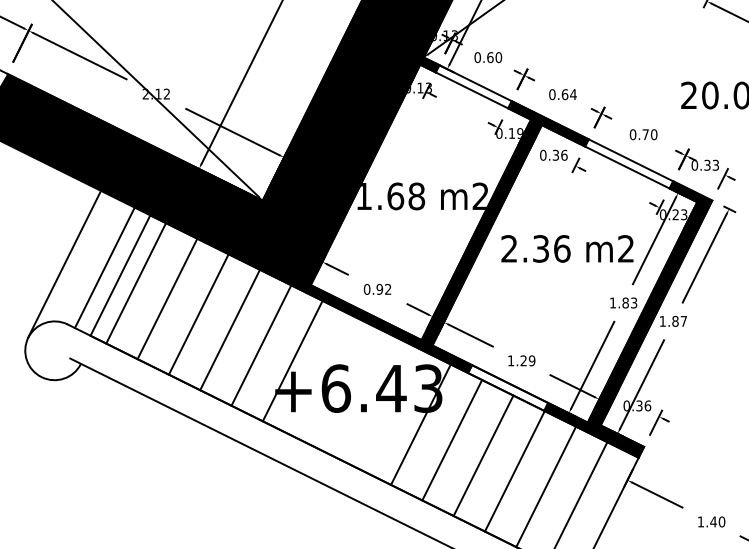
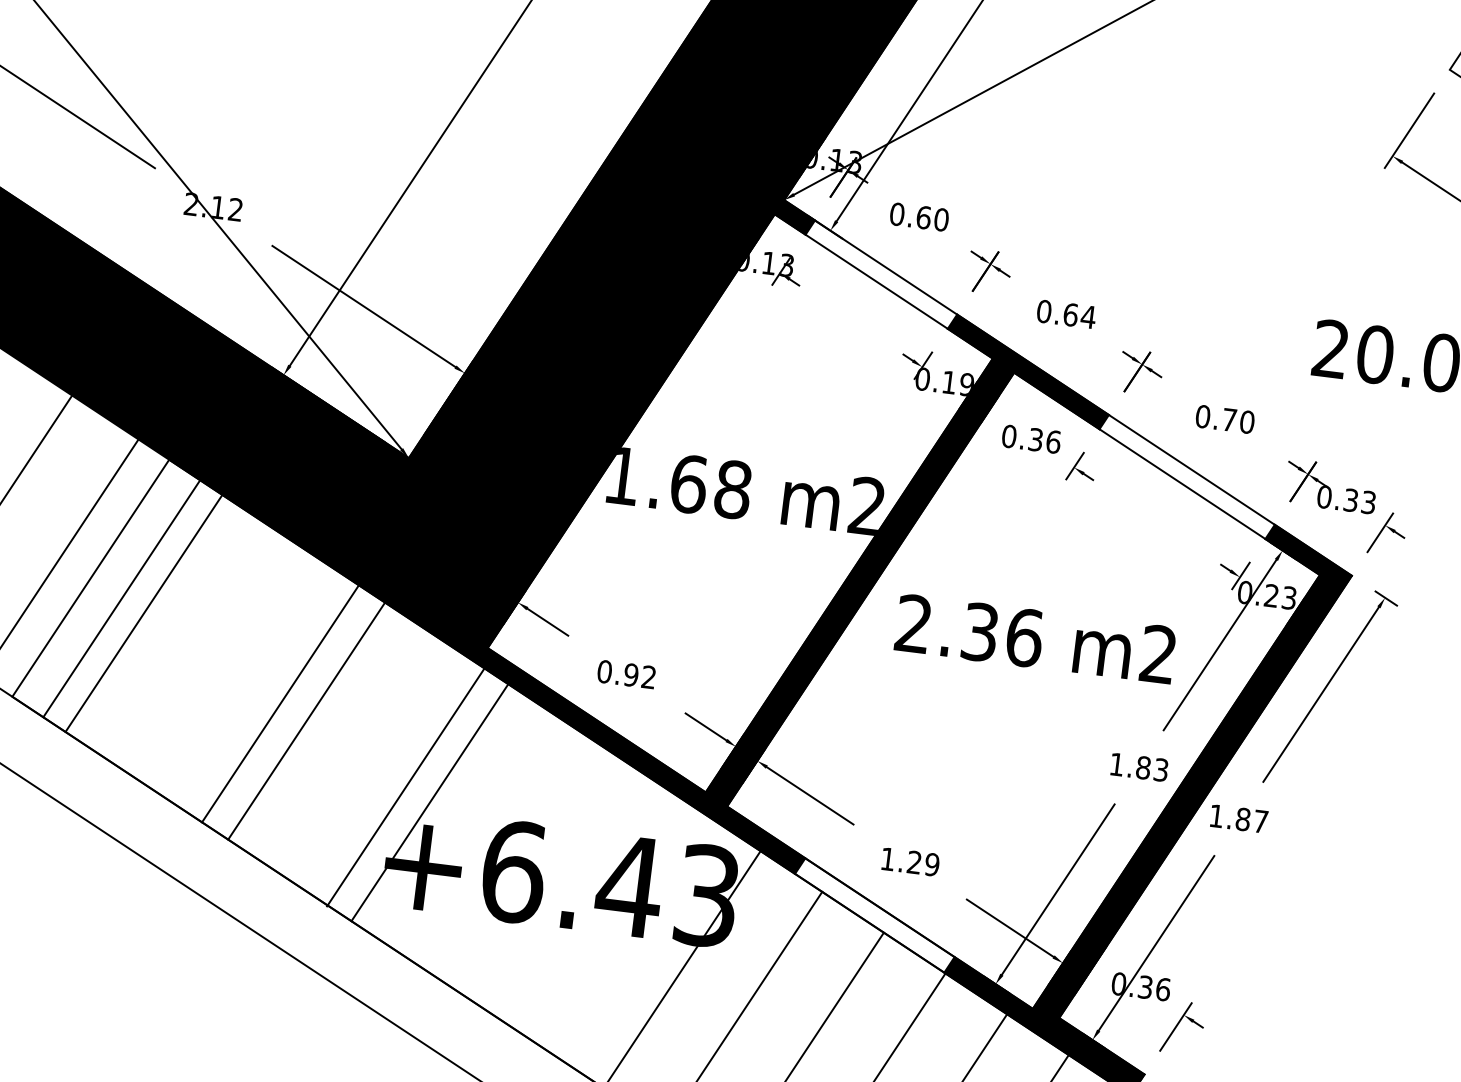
line: (167, 298) -> (144, 612), moved
line: (198, 314) -> (279, 703), moved
line: (261, 345) -> (405, 787), moved

